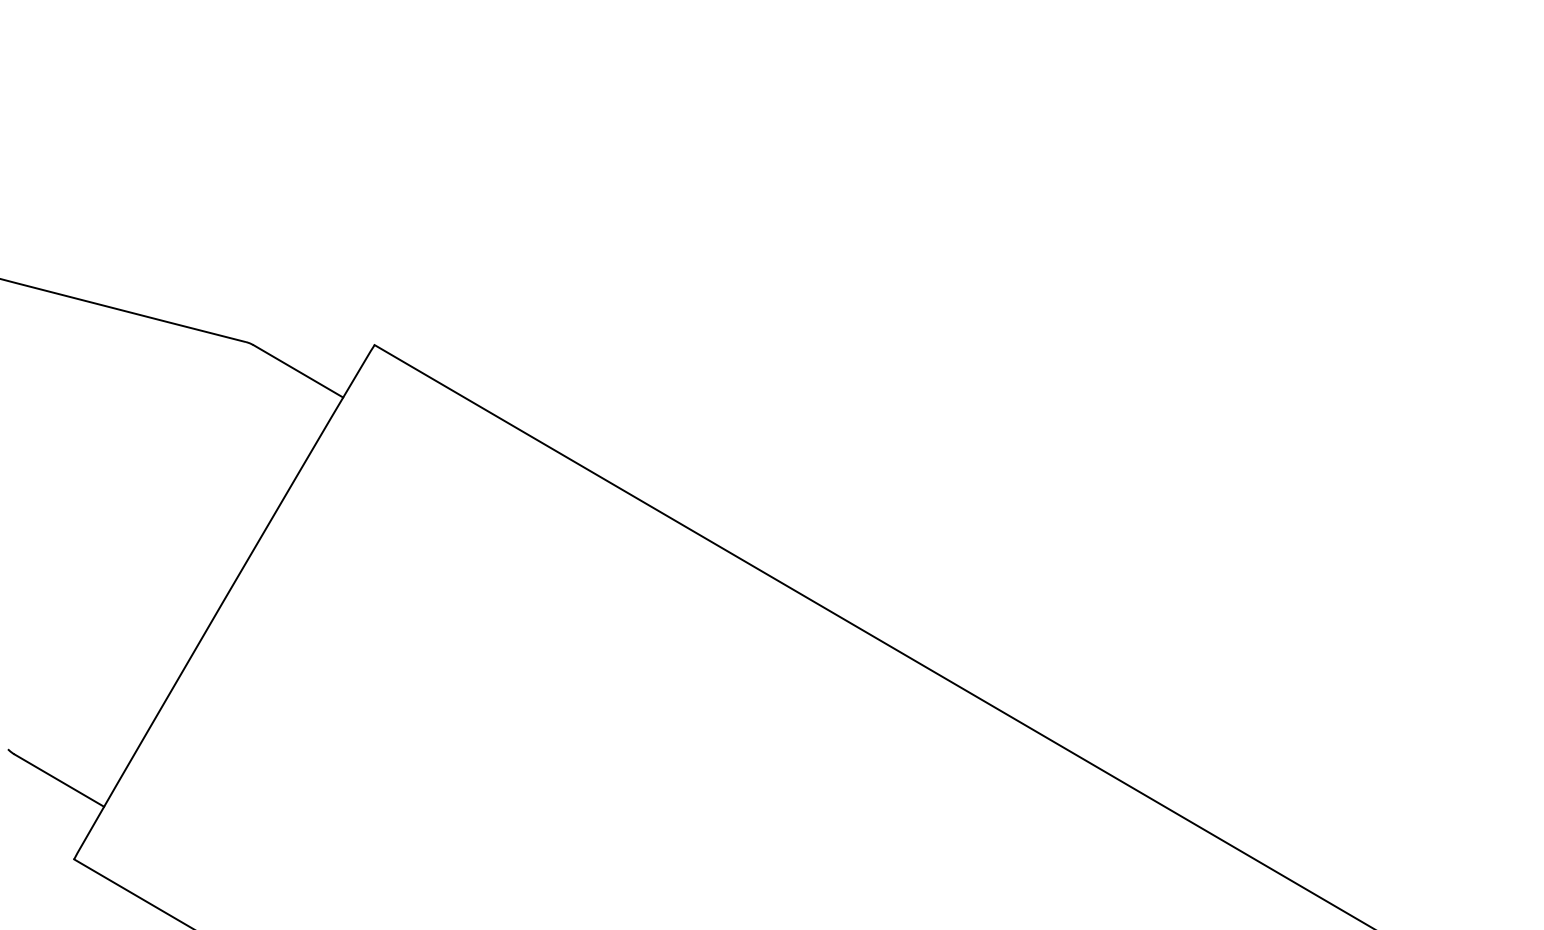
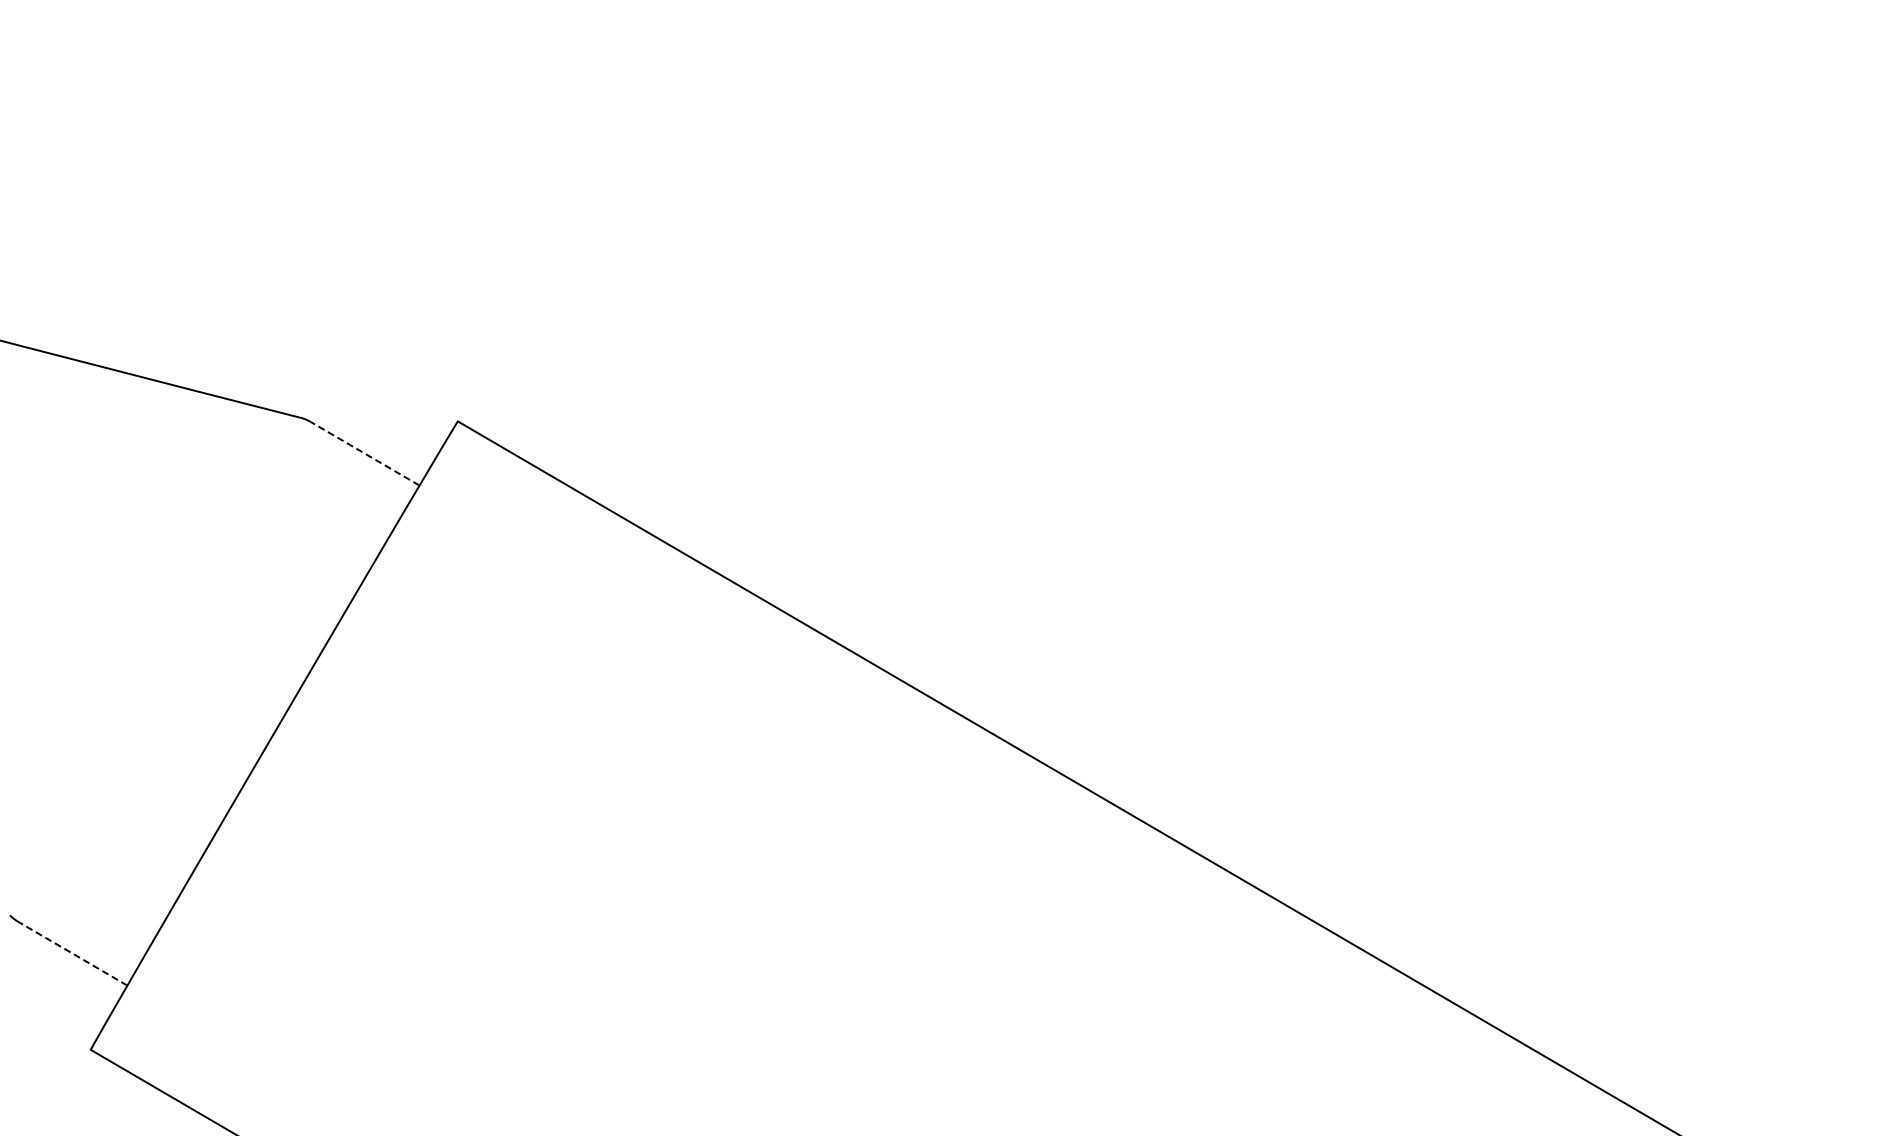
line: (298, 371) -> (364, 453), solid -> dashed
line: (59, 780) -> (72, 953), solid -> dashed

